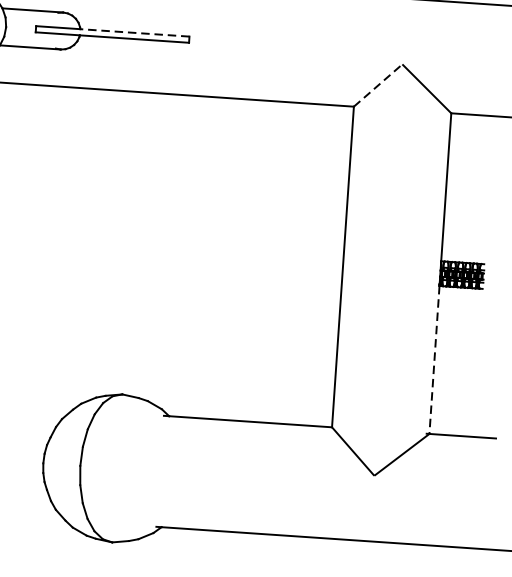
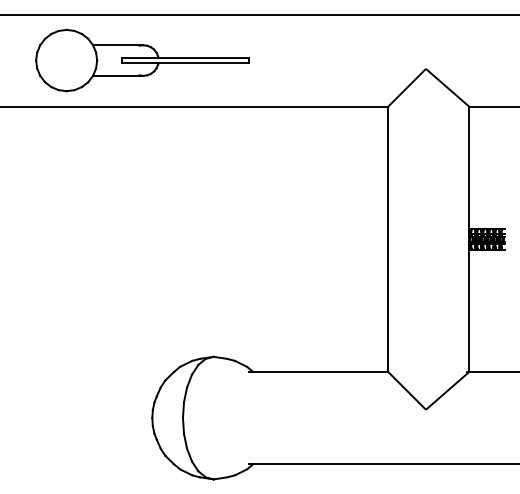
line: (134, 33) -> (203, 58), dashed -> solid
line: (378, 85) -> (407, 87), dashed -> solid
line: (434, 360) -> (469, 311), dashed -> solid

